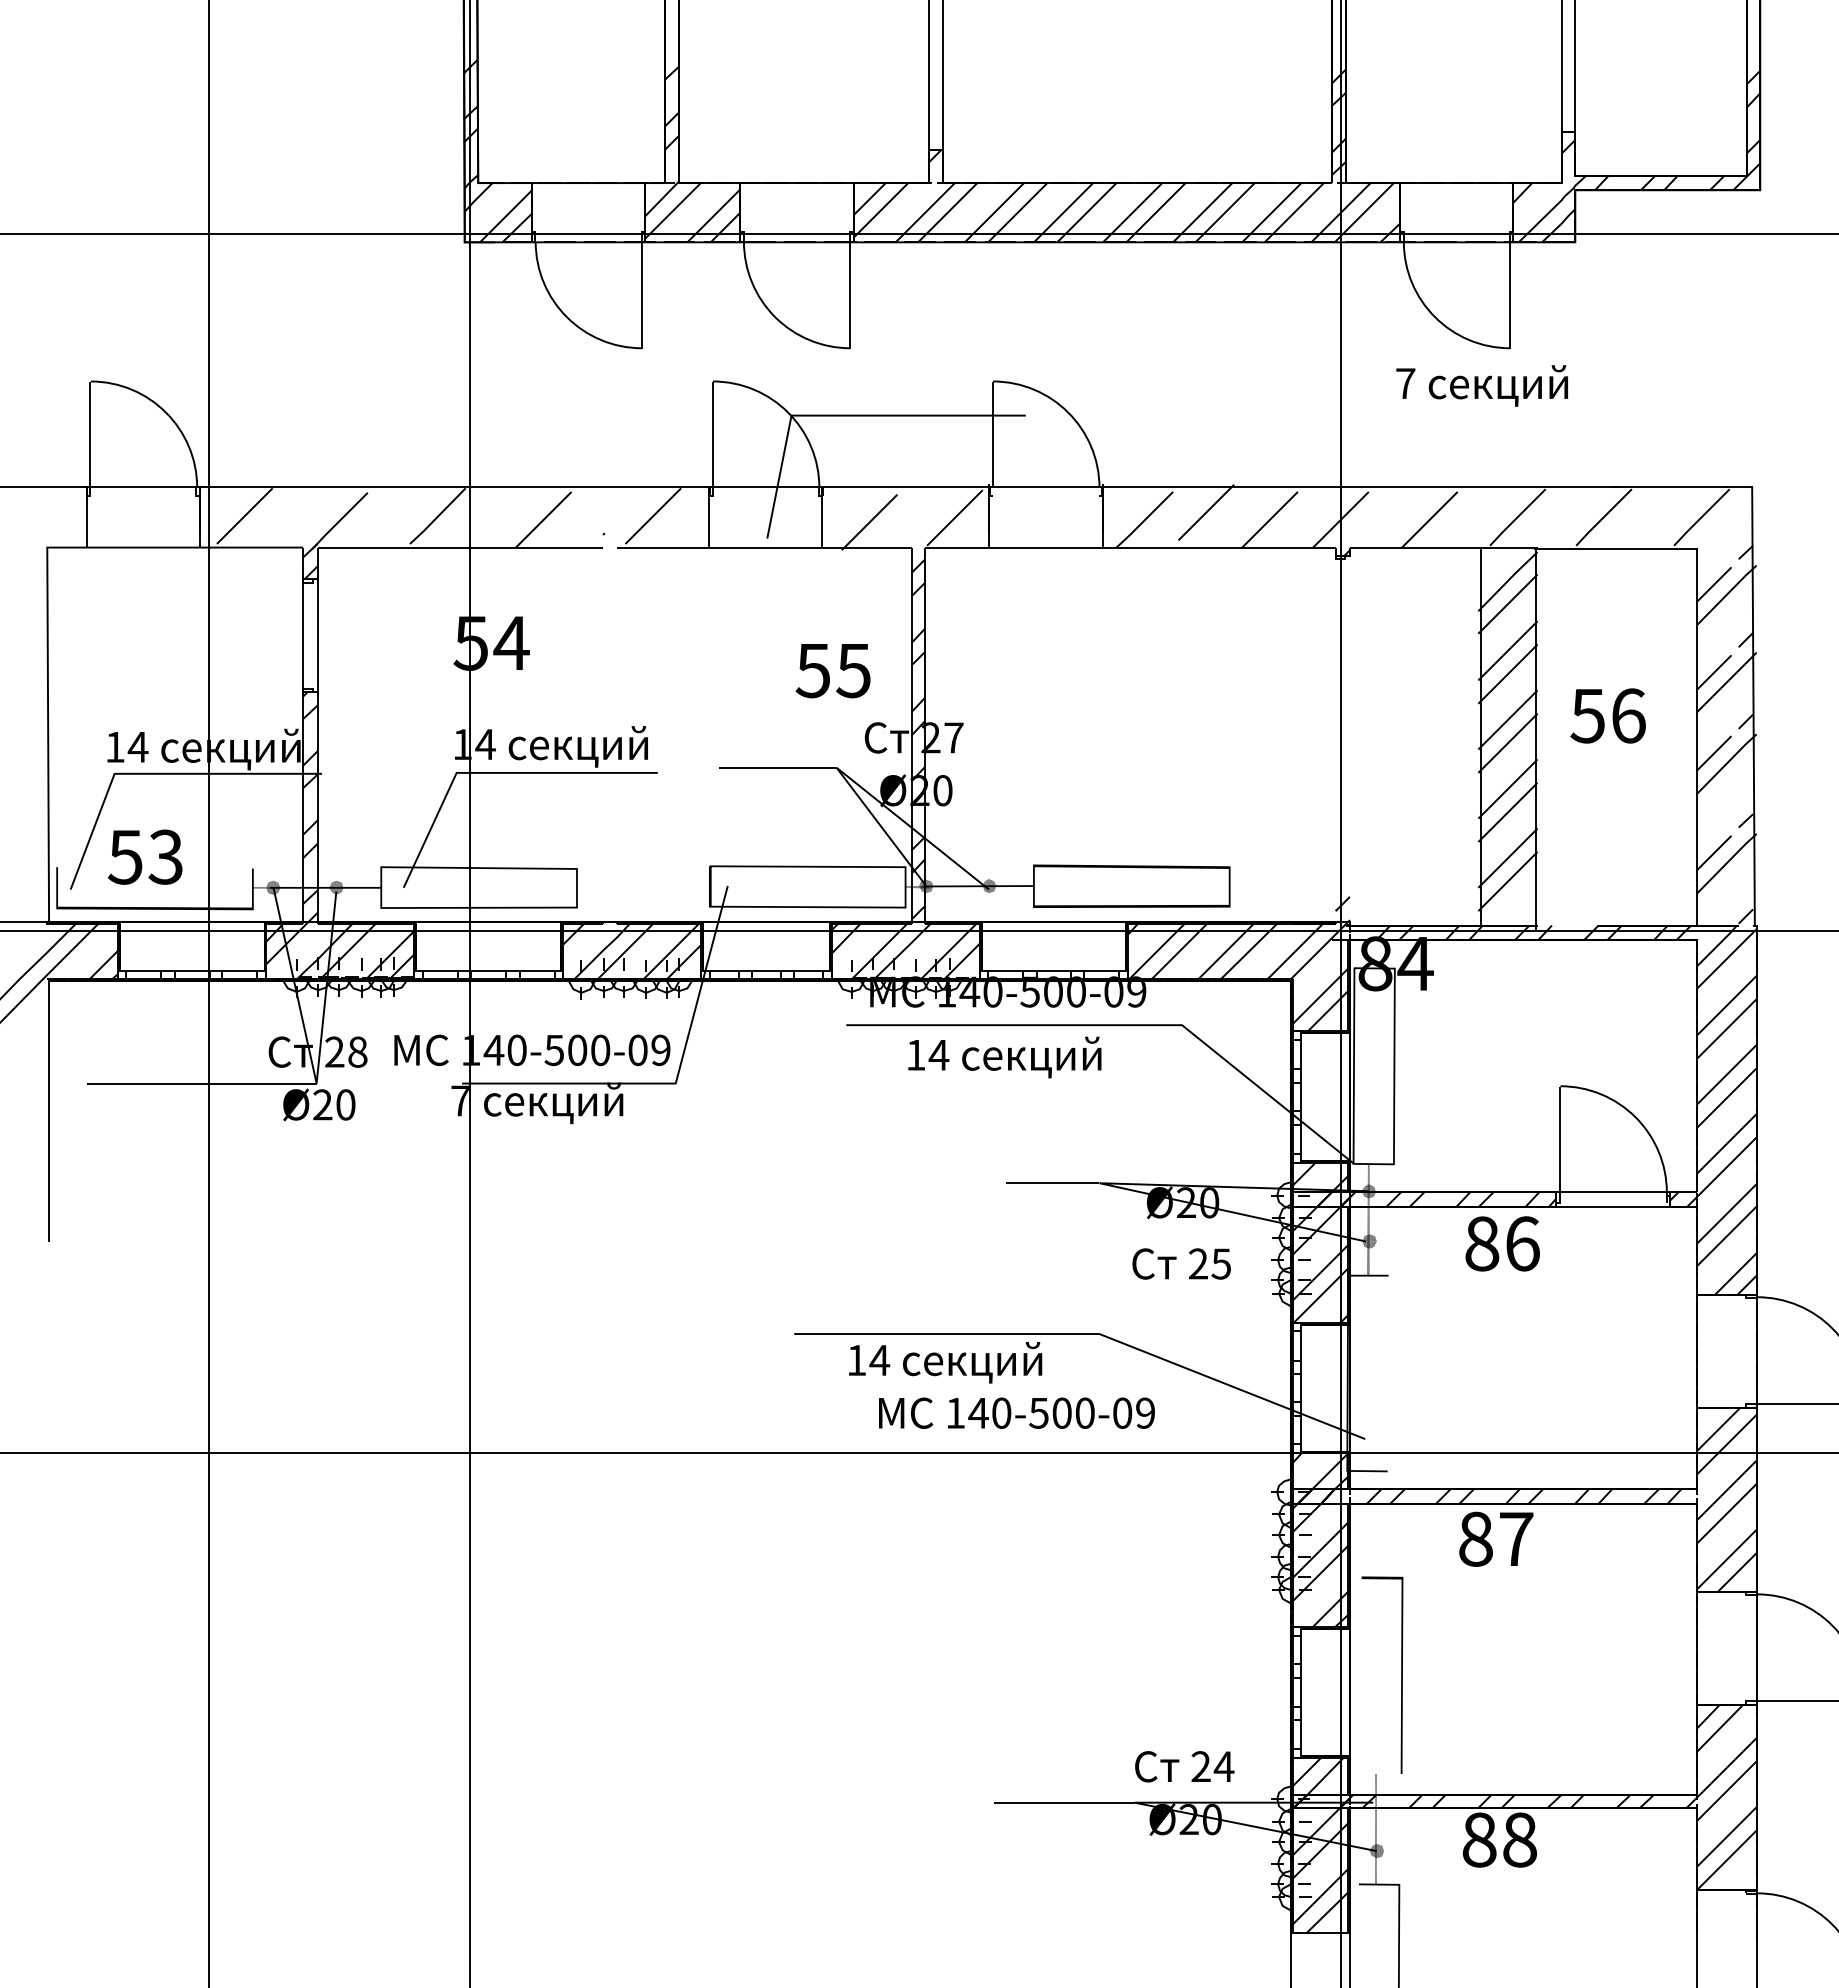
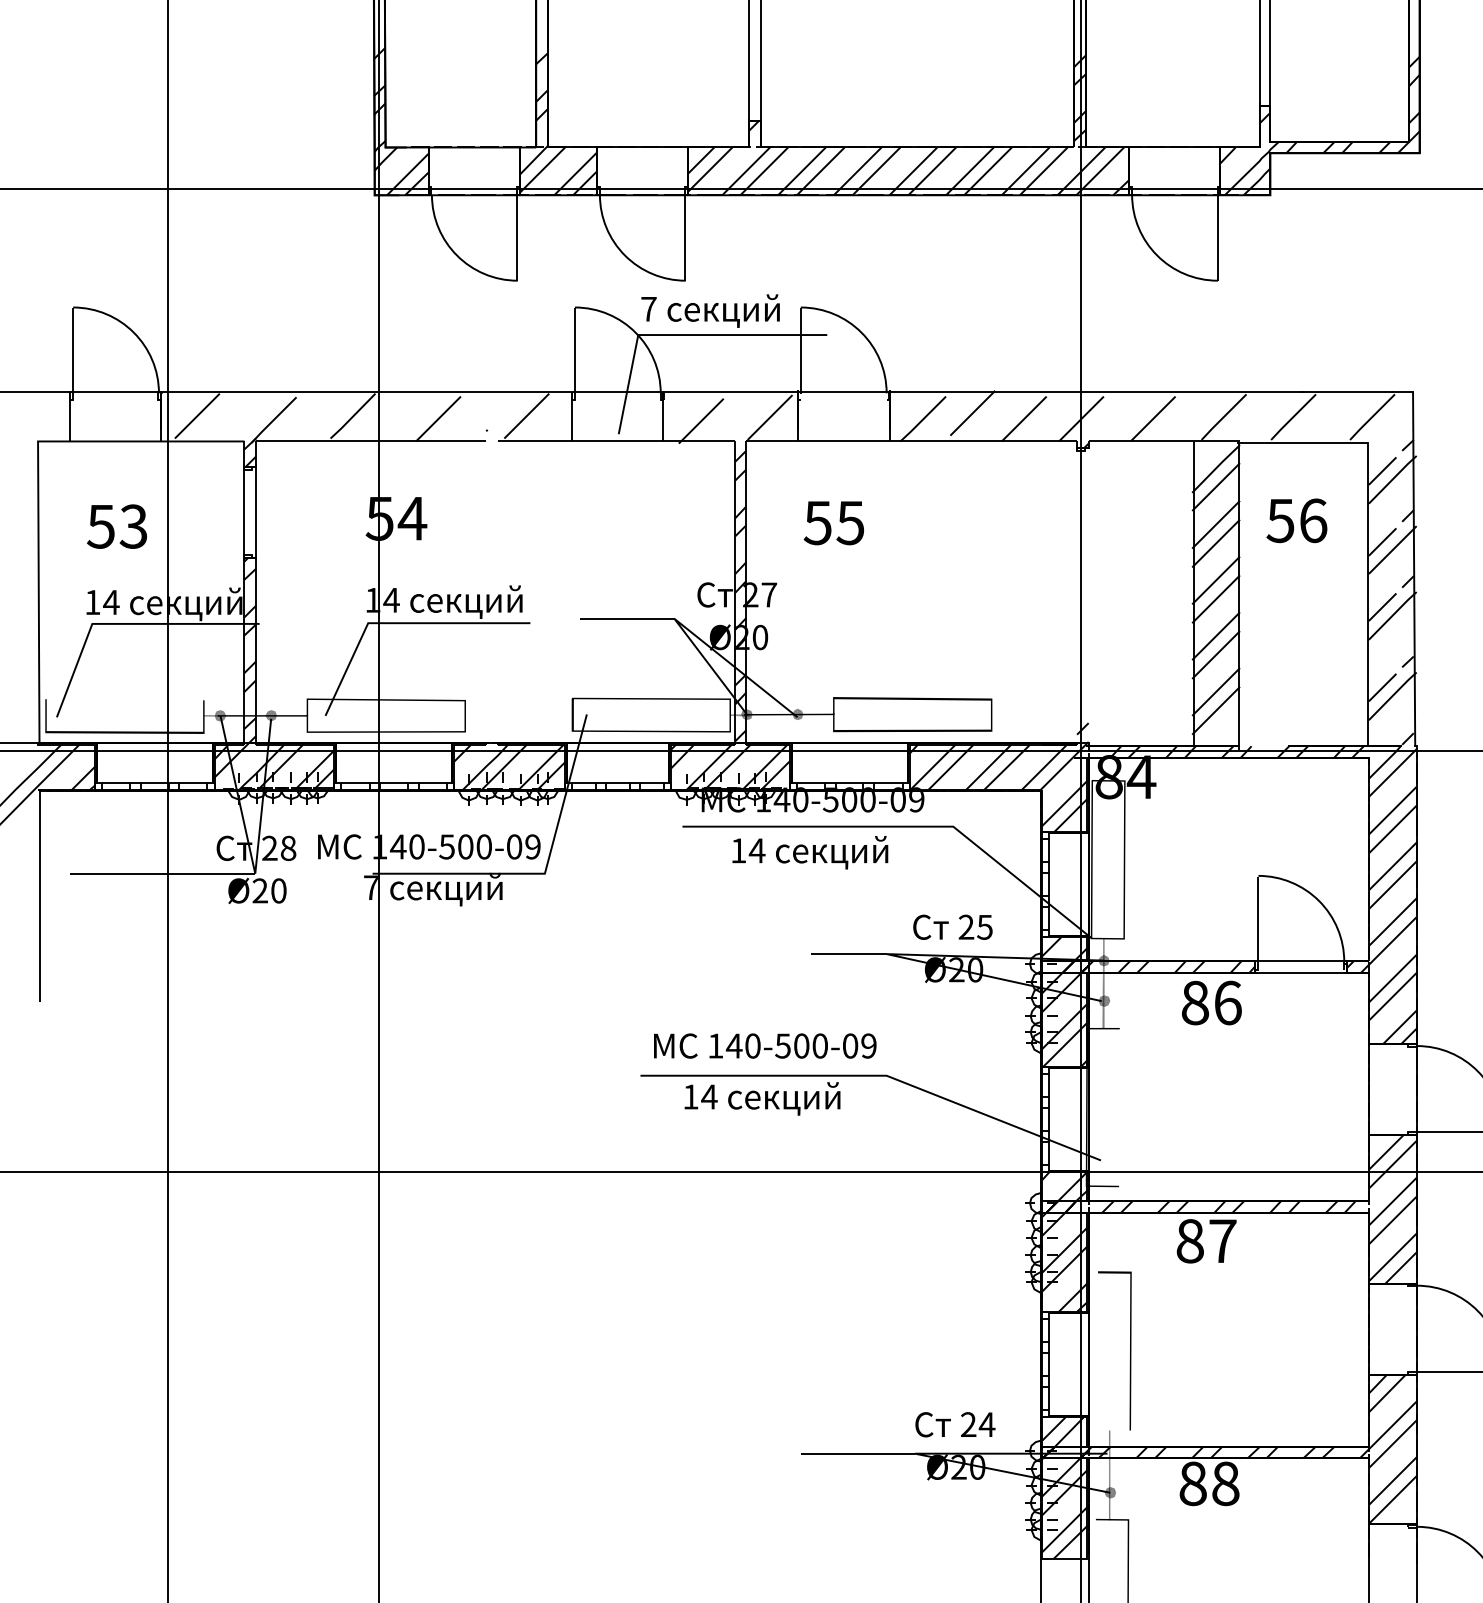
text: (1481, 385) -> (710, 310), moved
text: (832, 671) -> (833, 523), moved
text: (1607, 715) -> (1296, 520), moved
text: (144, 856) -> (116, 526), moved
text: (1181, 1263) -> (952, 926), moved
text: (1016, 1412) -> (764, 1045), moved

